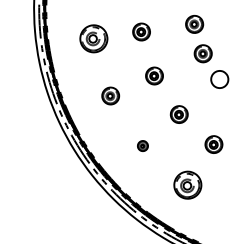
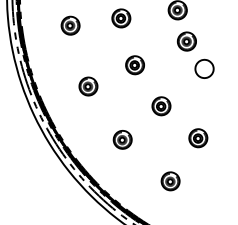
part: (93, 38) -> (70, 25), size x0.62
part: (142, 145) -> (122, 139), size x1.67
part: (187, 184) -> (170, 180), size x0.62

